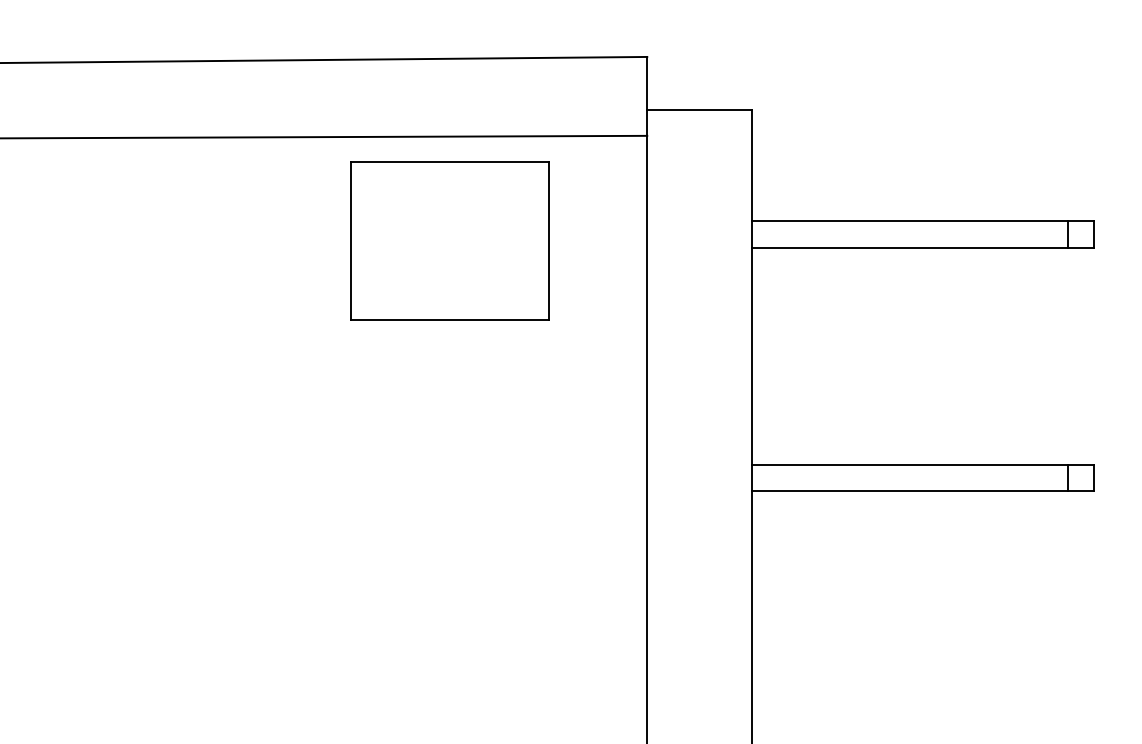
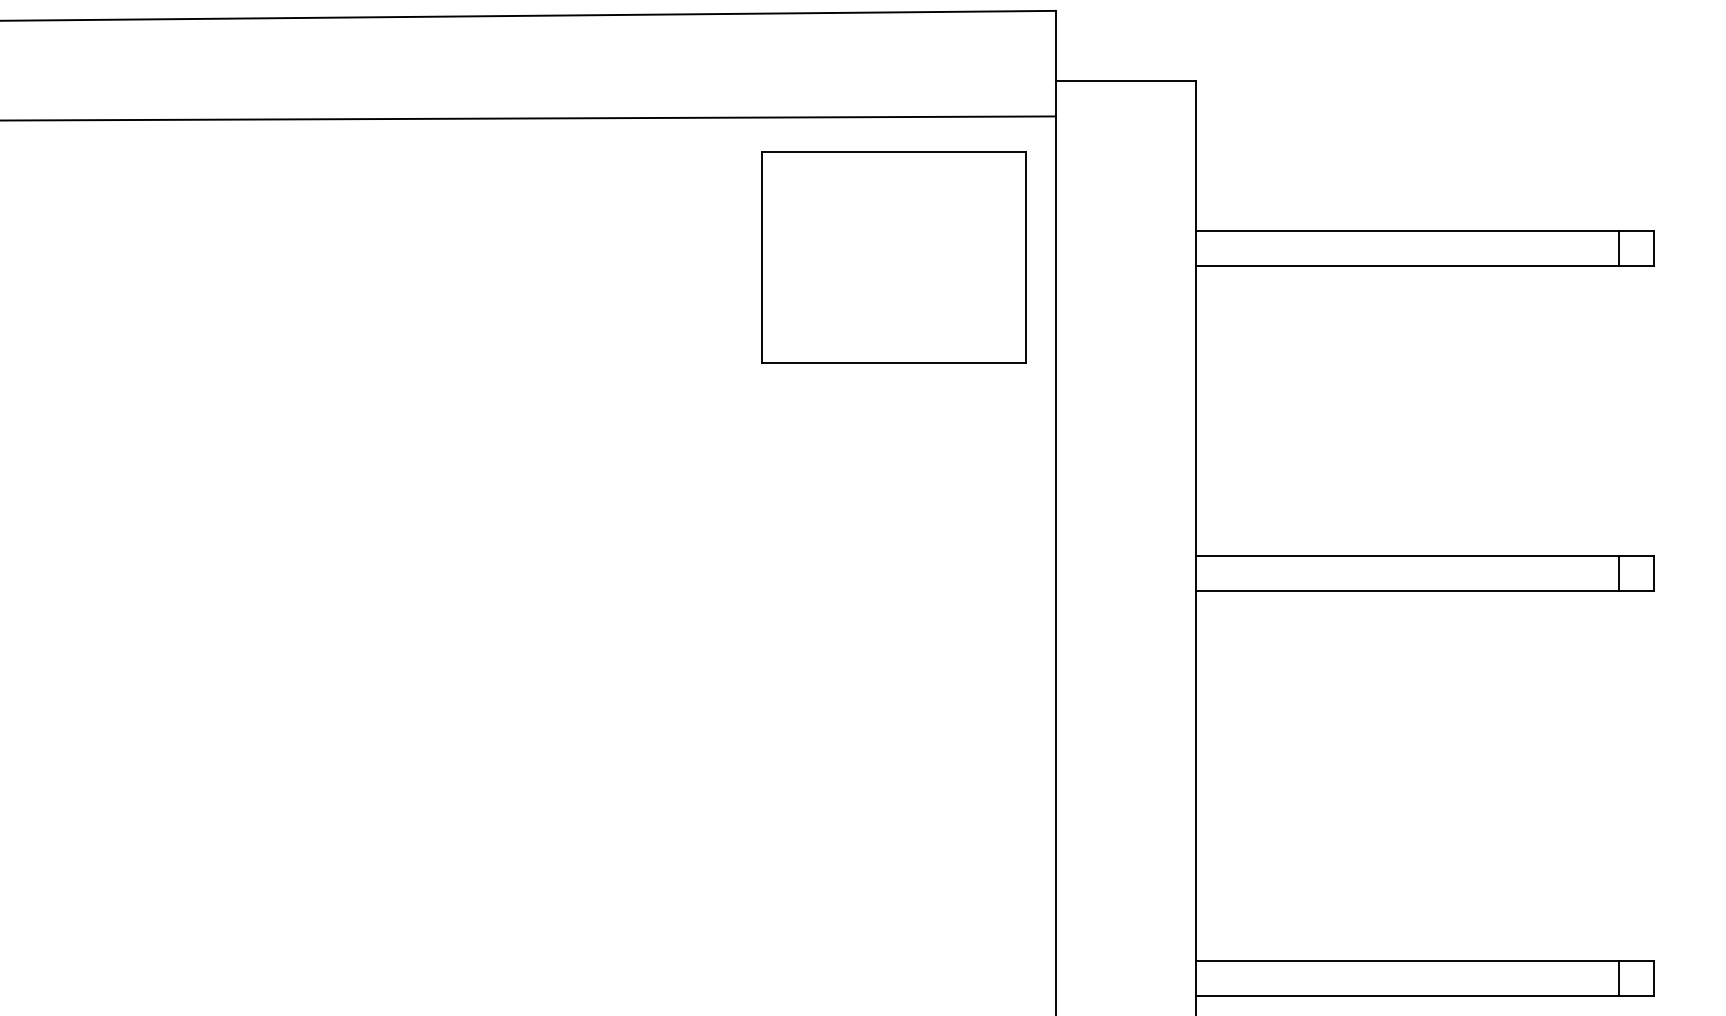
part: (449, 241) -> (893, 257), moved

